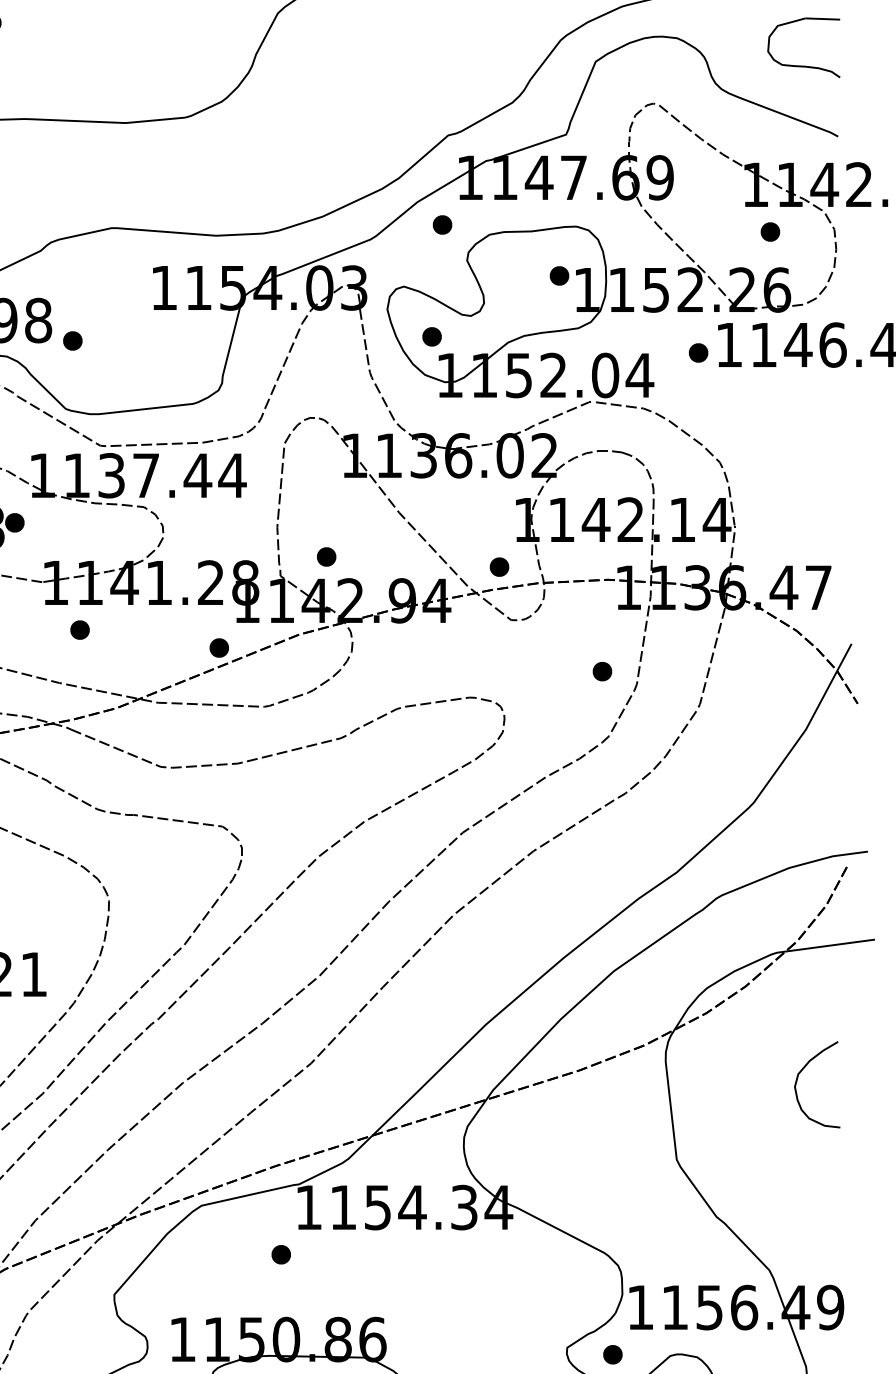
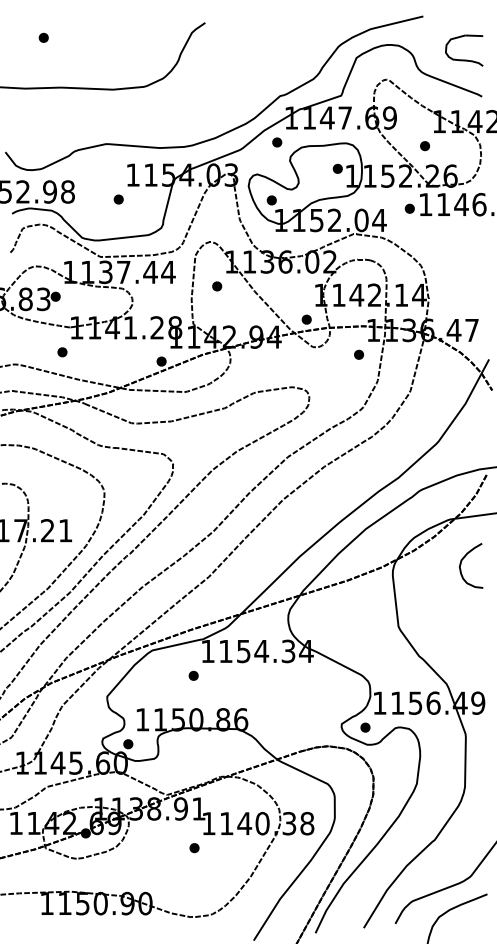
part: (769, 232) -> (424, 146), moved
part: (72, 340) -> (118, 199), moved
part: (327, 557) -> (217, 286), moved
part: (80, 630) -> (62, 352), moved
part: (601, 670) -> (358, 354), moved
curve: (800, 1076) -> (462, 561), moved

